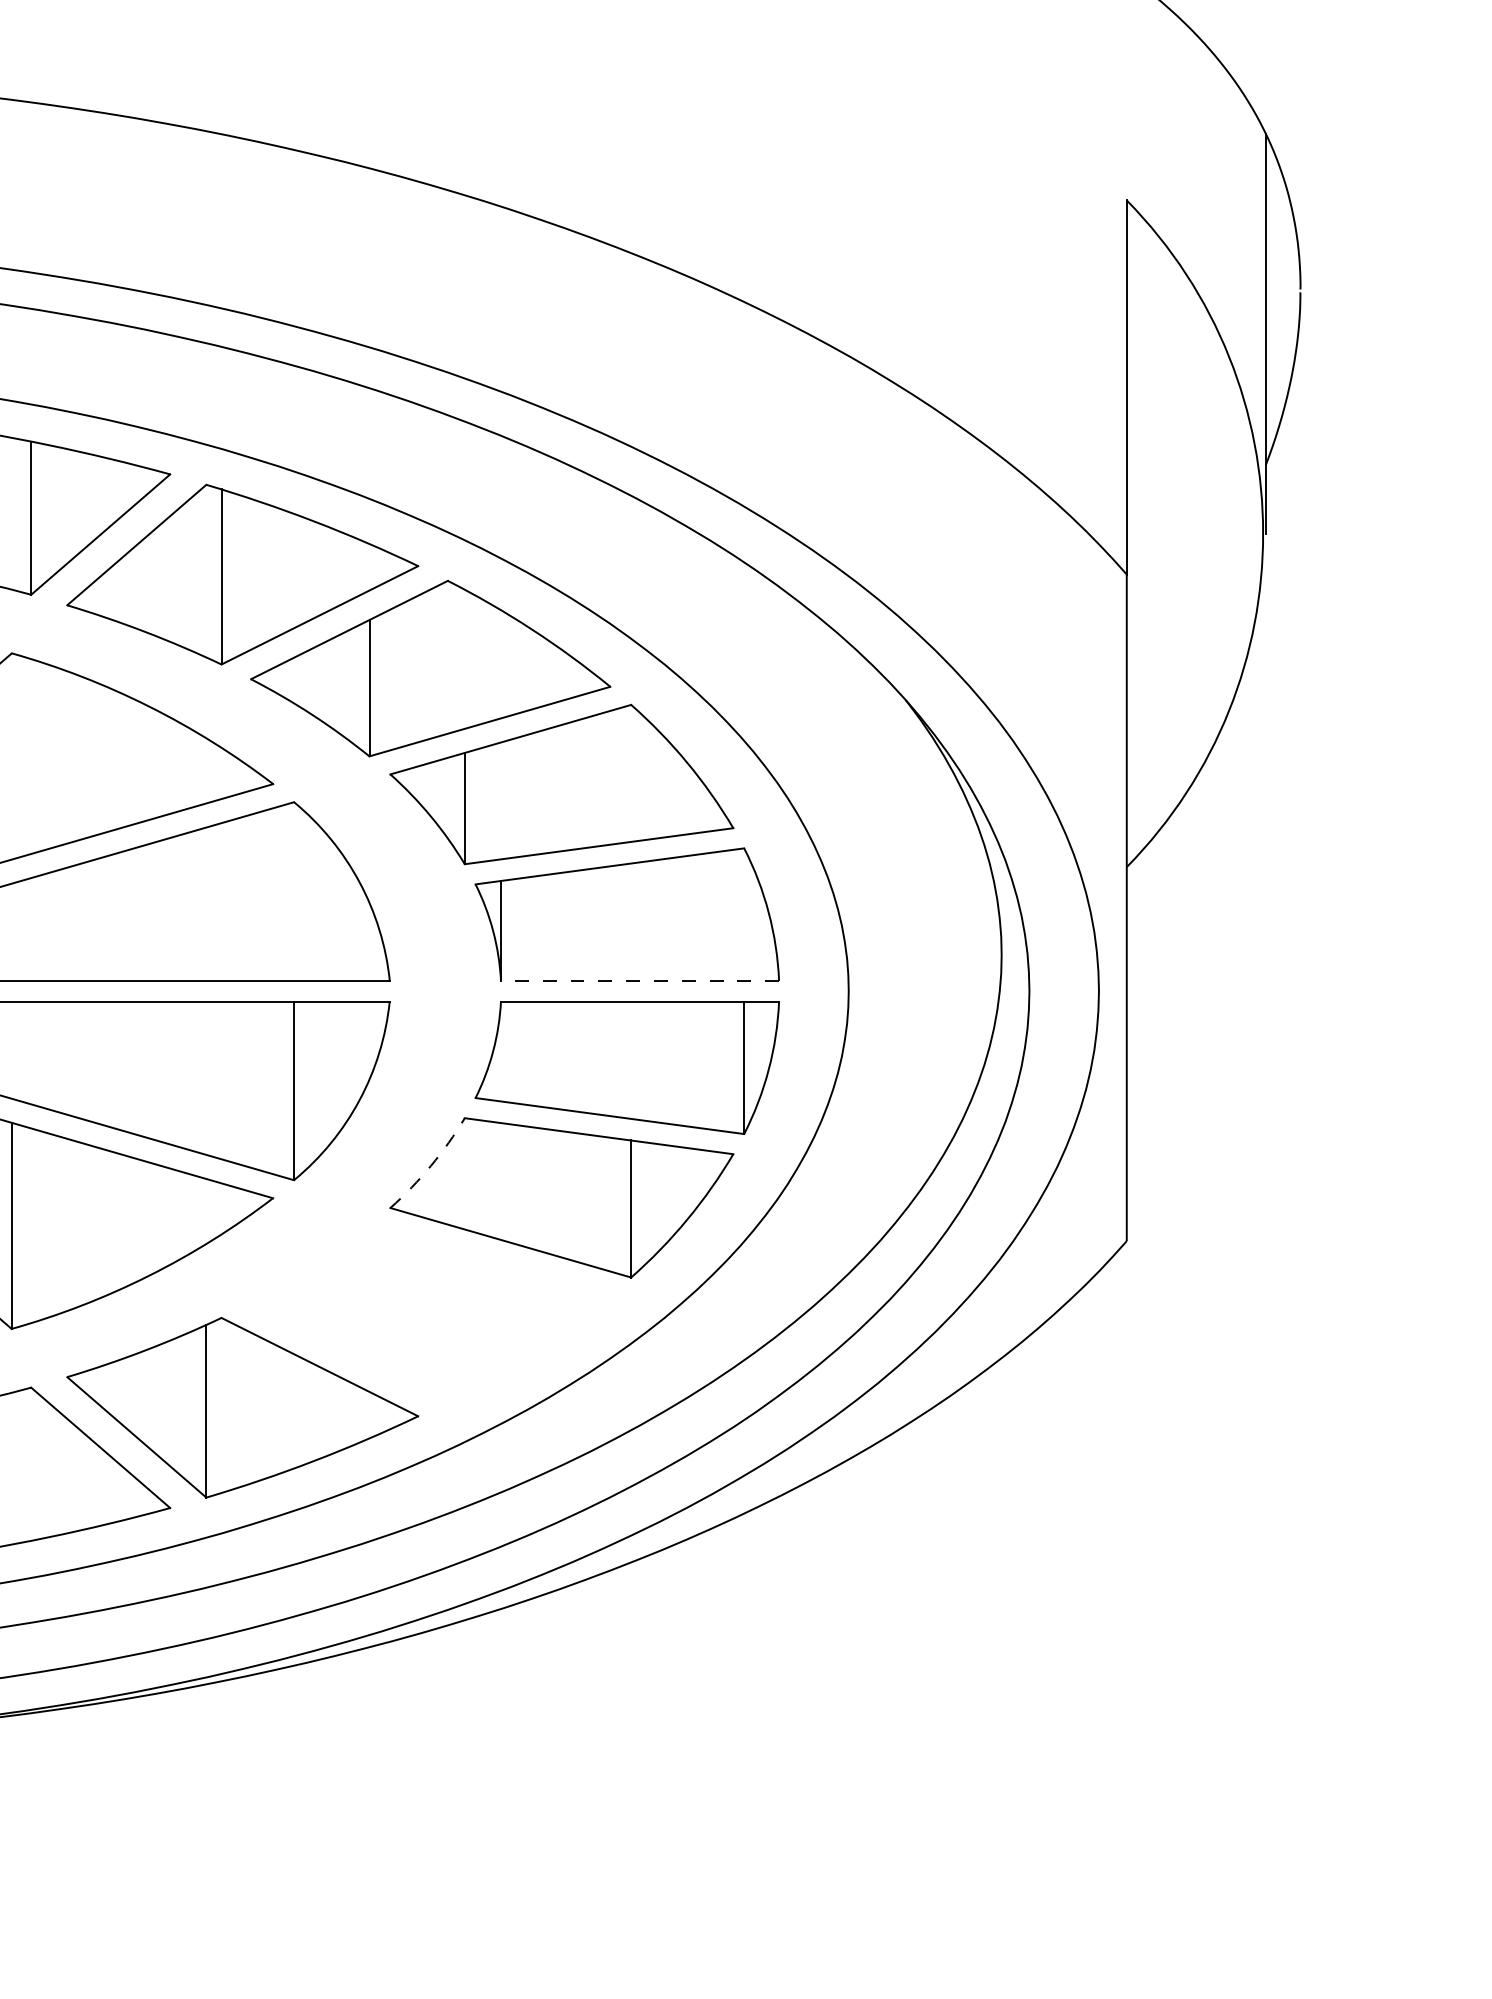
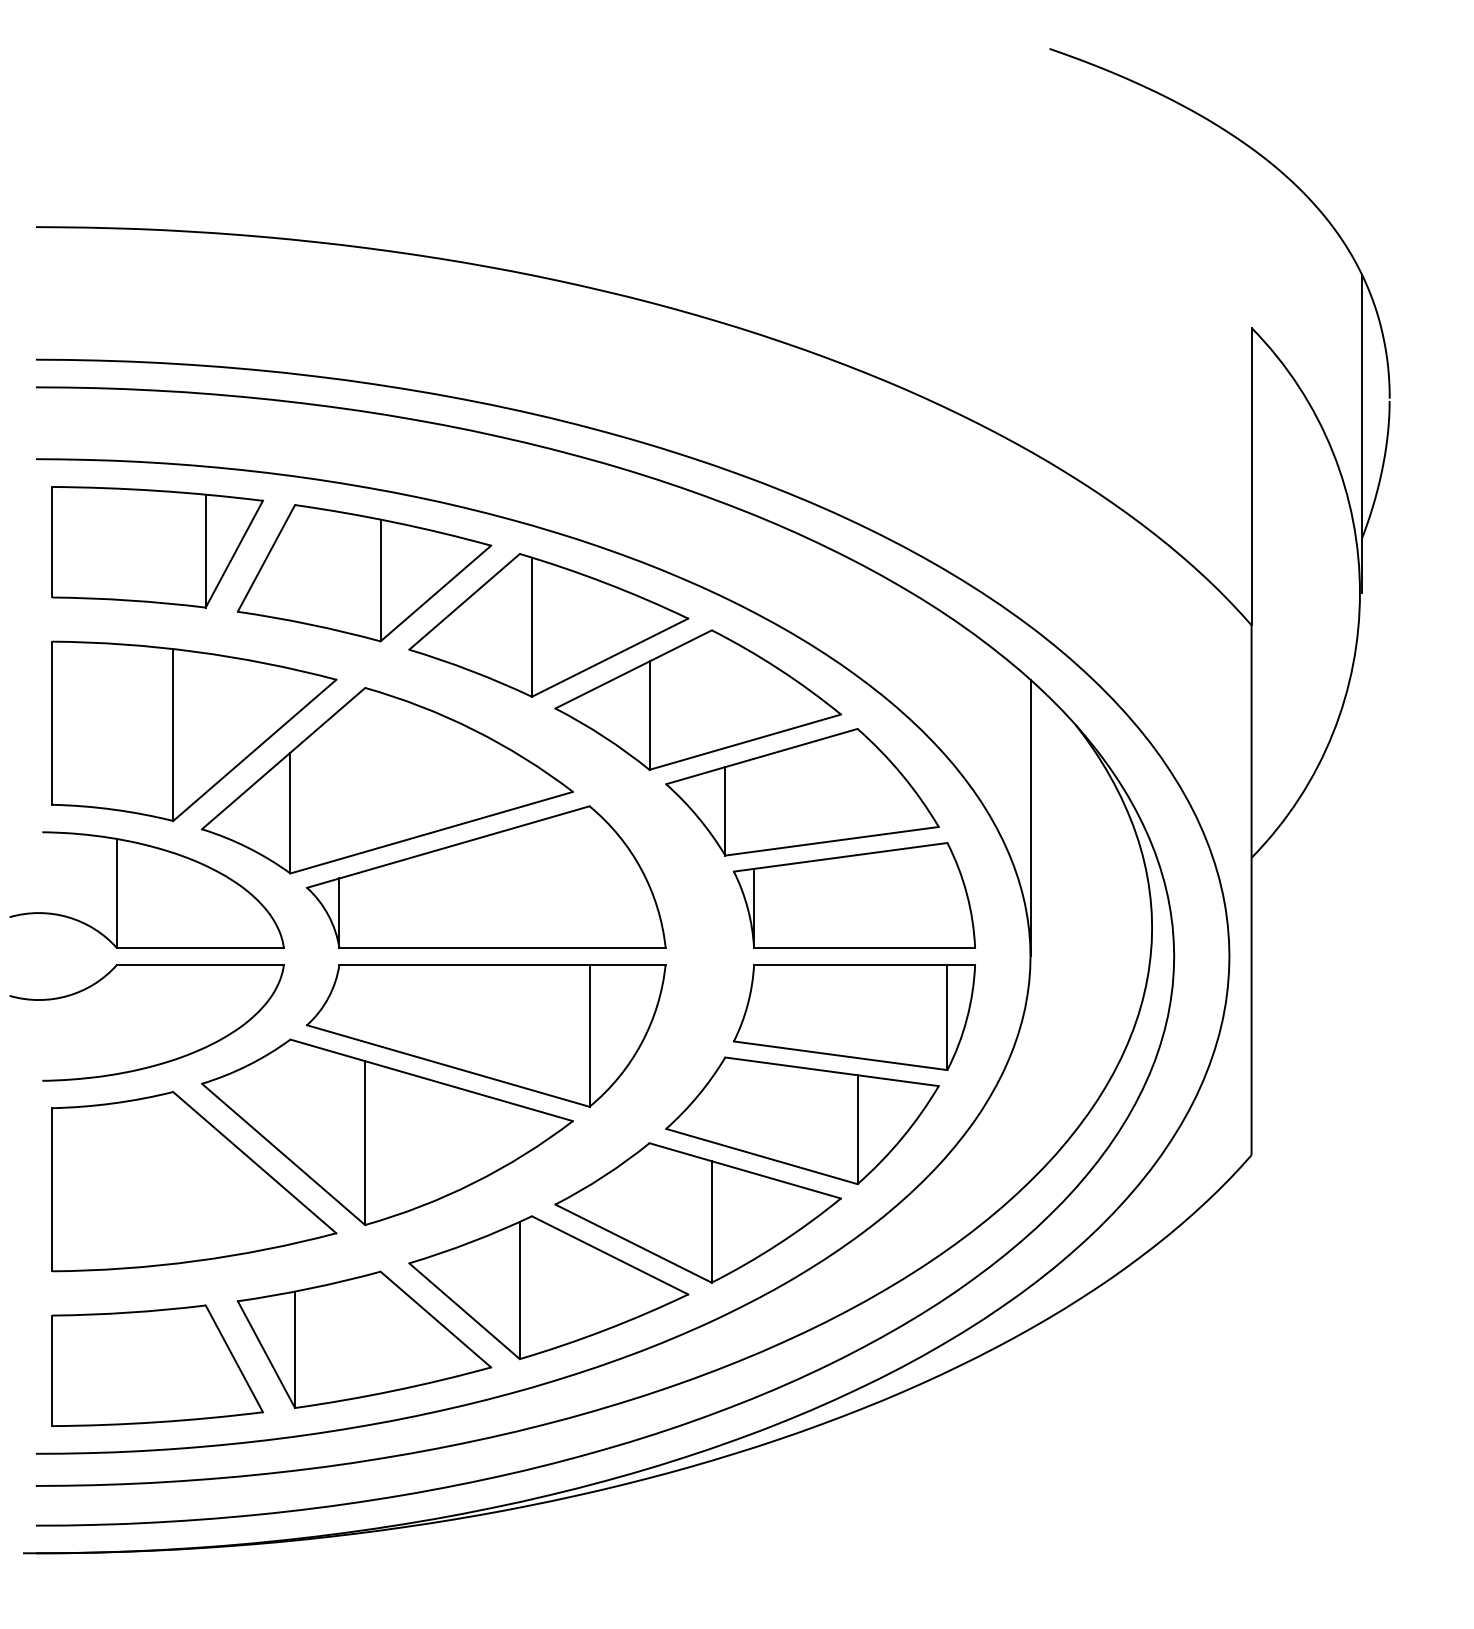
line: (848, 816) -> (1030, 817), added
line: (639, 981) -> (864, 948), dashed -> solid
arc: (431, 1166) -> (698, 1095), dashed -> solid
part: (429, 1313) -> (697, 1212), added

